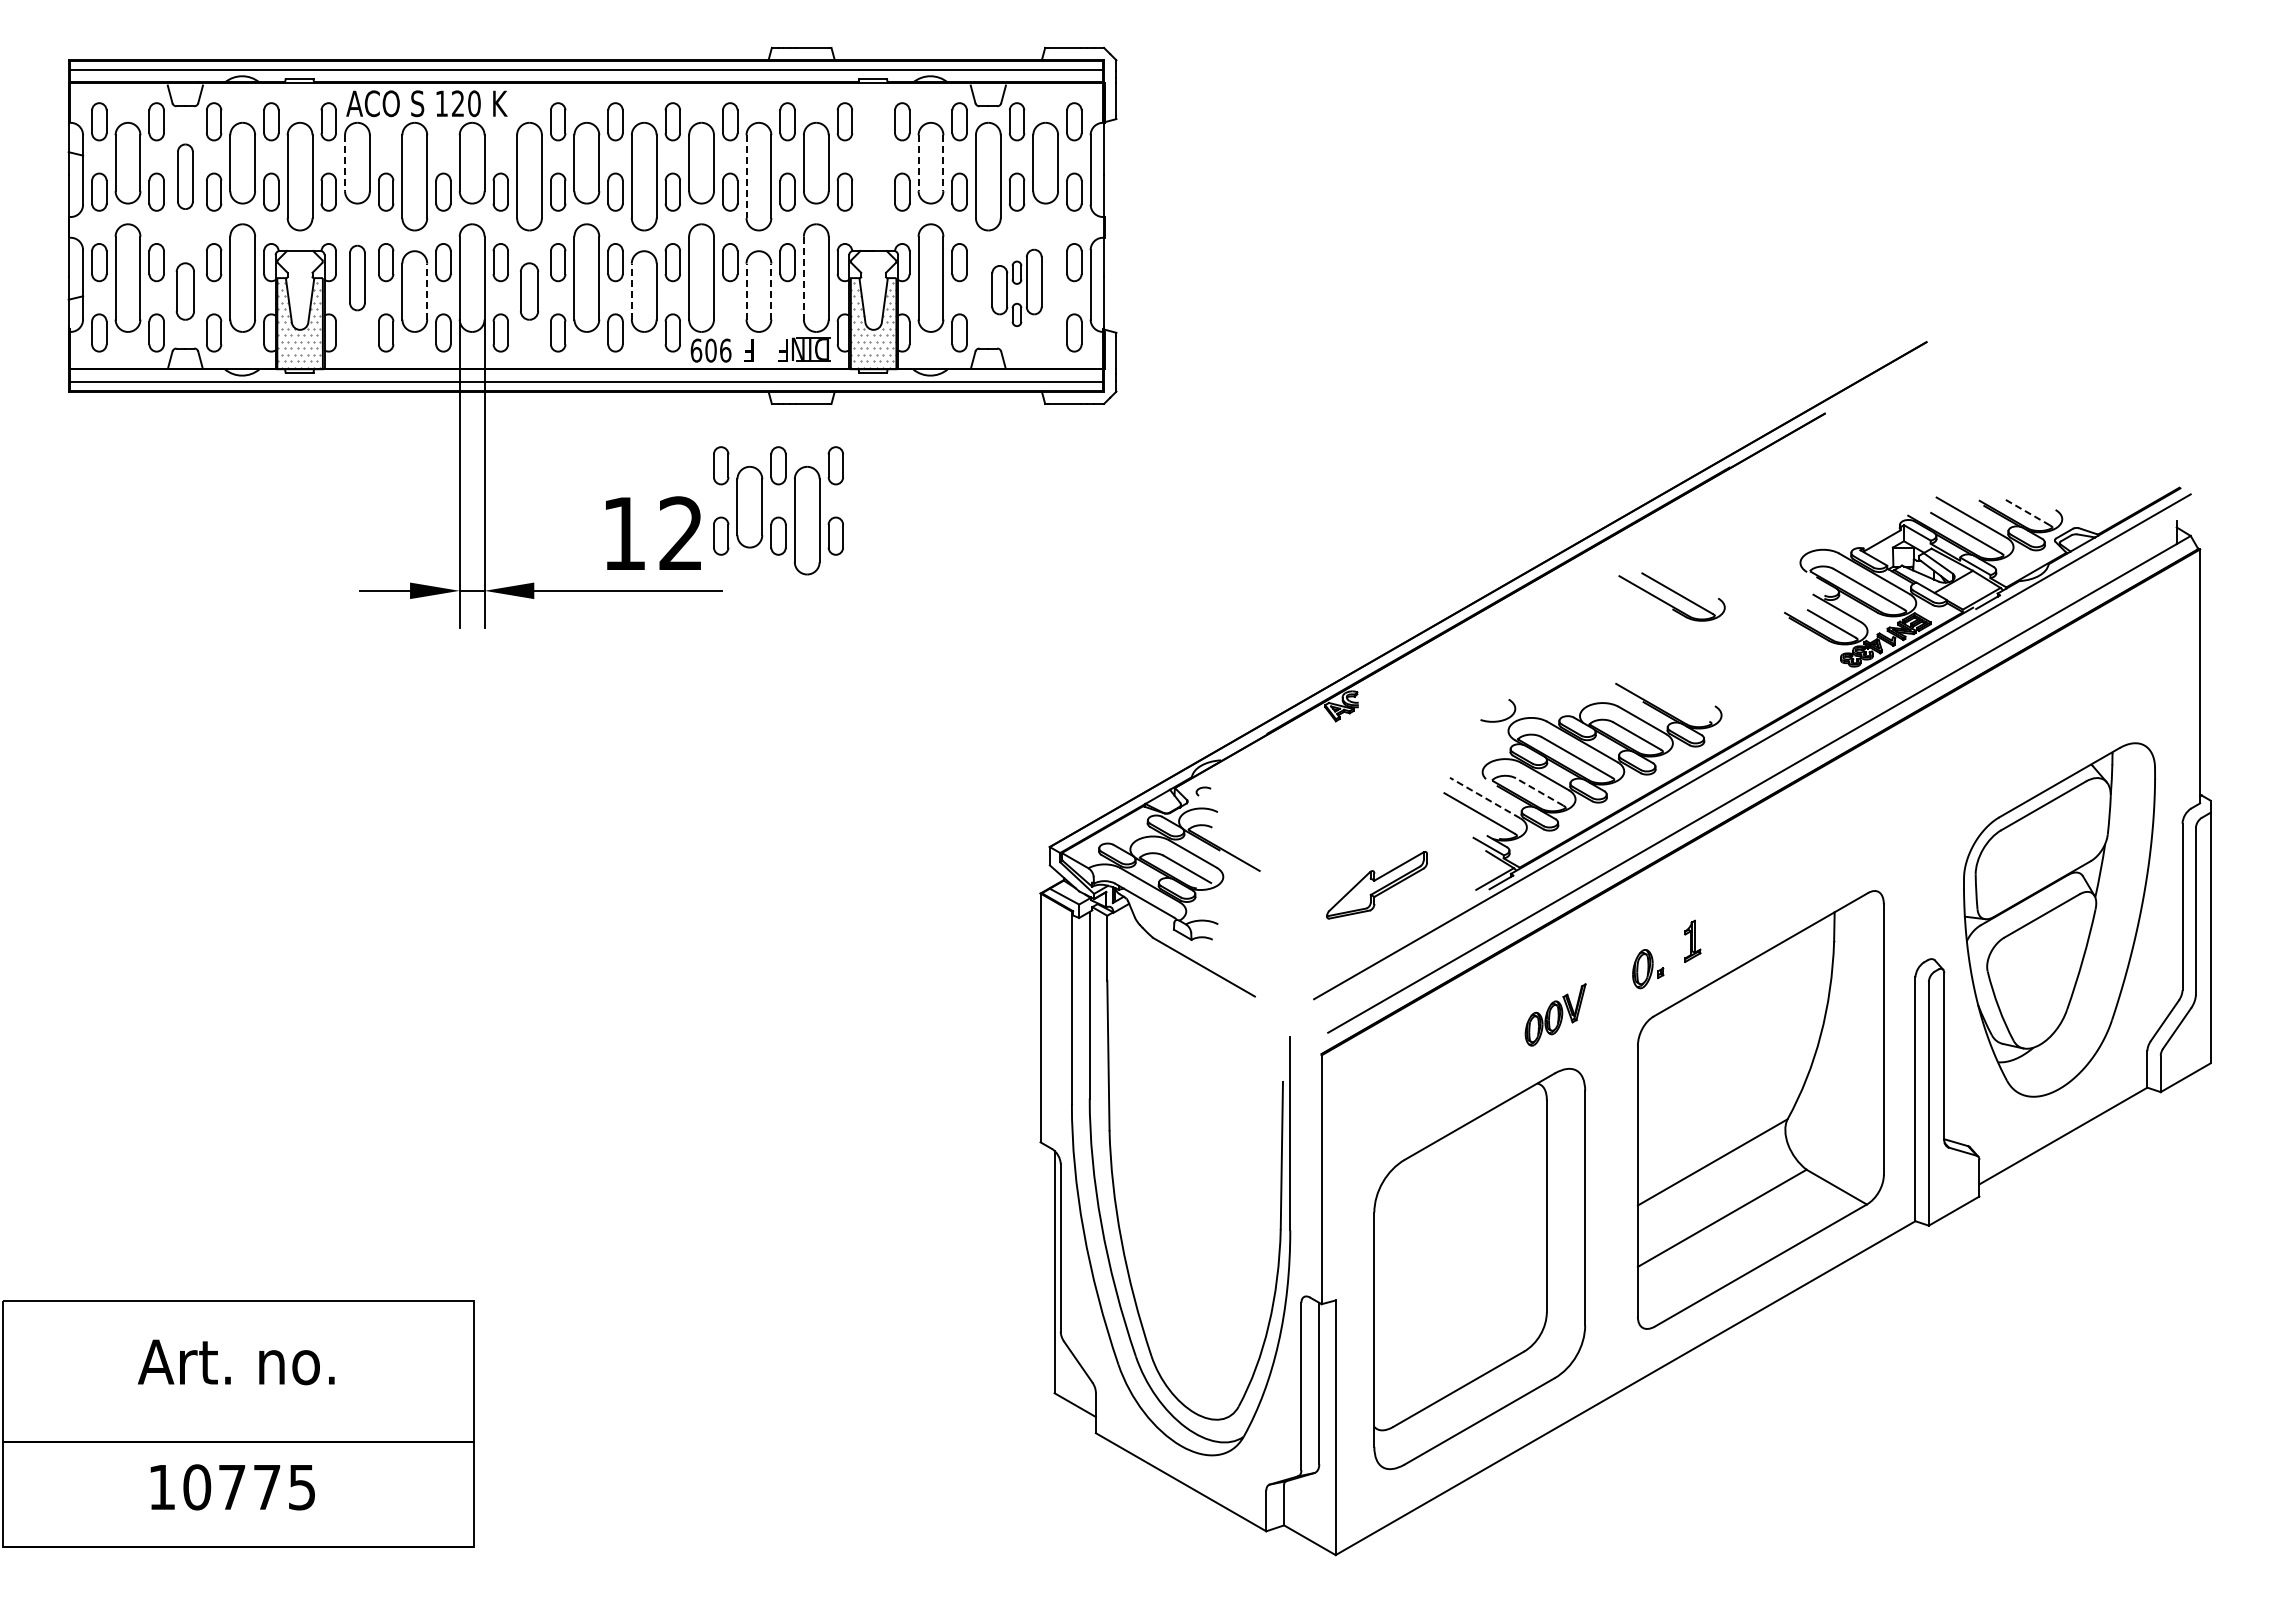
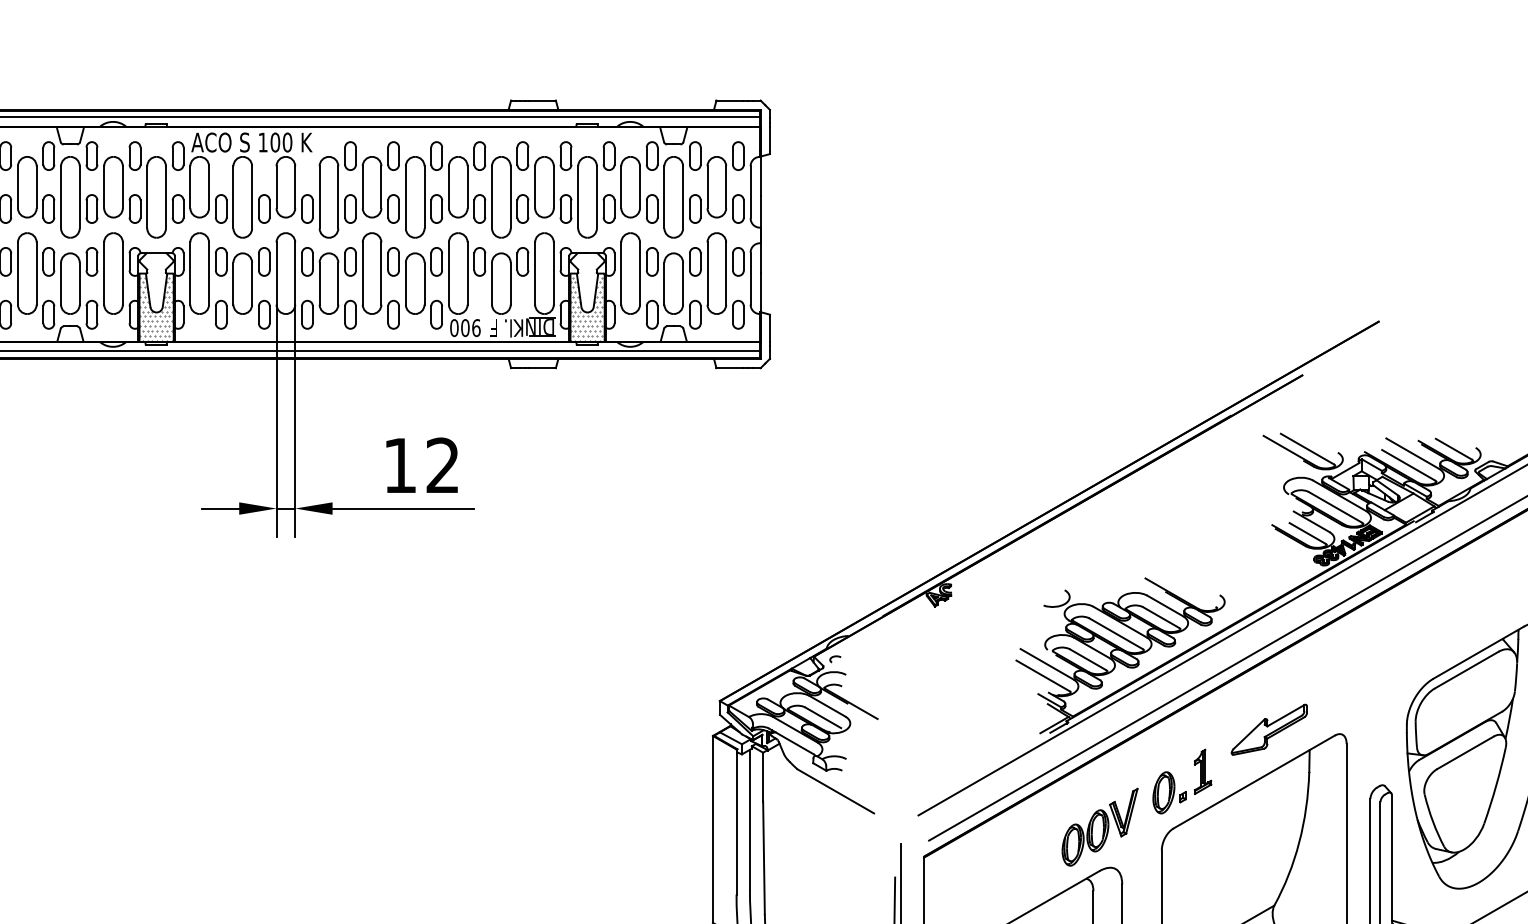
text: (457, 103) -> (274, 142), 120 -> 100
line: (345, 163) -> (190, 187), dashed -> solid
line: (918, 163) -> (621, 187), dashed -> solid
line: (943, 163) -> (640, 187), dashed -> solid
part: (185, 176) -> (70, 197), size x1.67
part: (873, 176) -> (587, 197), added
line: (746, 177) -> (492, 197), dashed -> solid
part: (357, 277) -> (199, 273), size x1.67
line: (803, 278) -> (534, 273), dashed -> solid
part: (1016, 287) -> (694, 280), size x1.67
part: (185, 291) -> (70, 283), size x1.43
line: (427, 291) -> (252, 283), dashed -> solid
part: (529, 291) -> (328, 283), size x1.43
line: (631, 291) -> (405, 283), dashed -> solid
line: (746, 291) -> (492, 283), dashed -> solid
line: (771, 291) -> (510, 283), dashed -> solid
text: (696, 350) -> (454, 327), 909 -> 900
text: (775, 351) -> (513, 328), F -> Kl.
part: (778, 510) -> (516, 448), removed
line: (2025, 511) -> (1453, 448), dashed -> solid
part: (1671, 596) -> (1302, 451), moved
line: (1539, 791) -> (1087, 659), dashed -> solid
line: (1485, 798) -> (1047, 664), dashed -> solid
part: (1376, 885) -> (1268, 729), moved
part: (1692, 941) -> (1202, 772), size x1.43
part: (1647, 968) -> (1169, 792), size x1.43
part: (1555, 1014) -> (1099, 826), size x1.67

